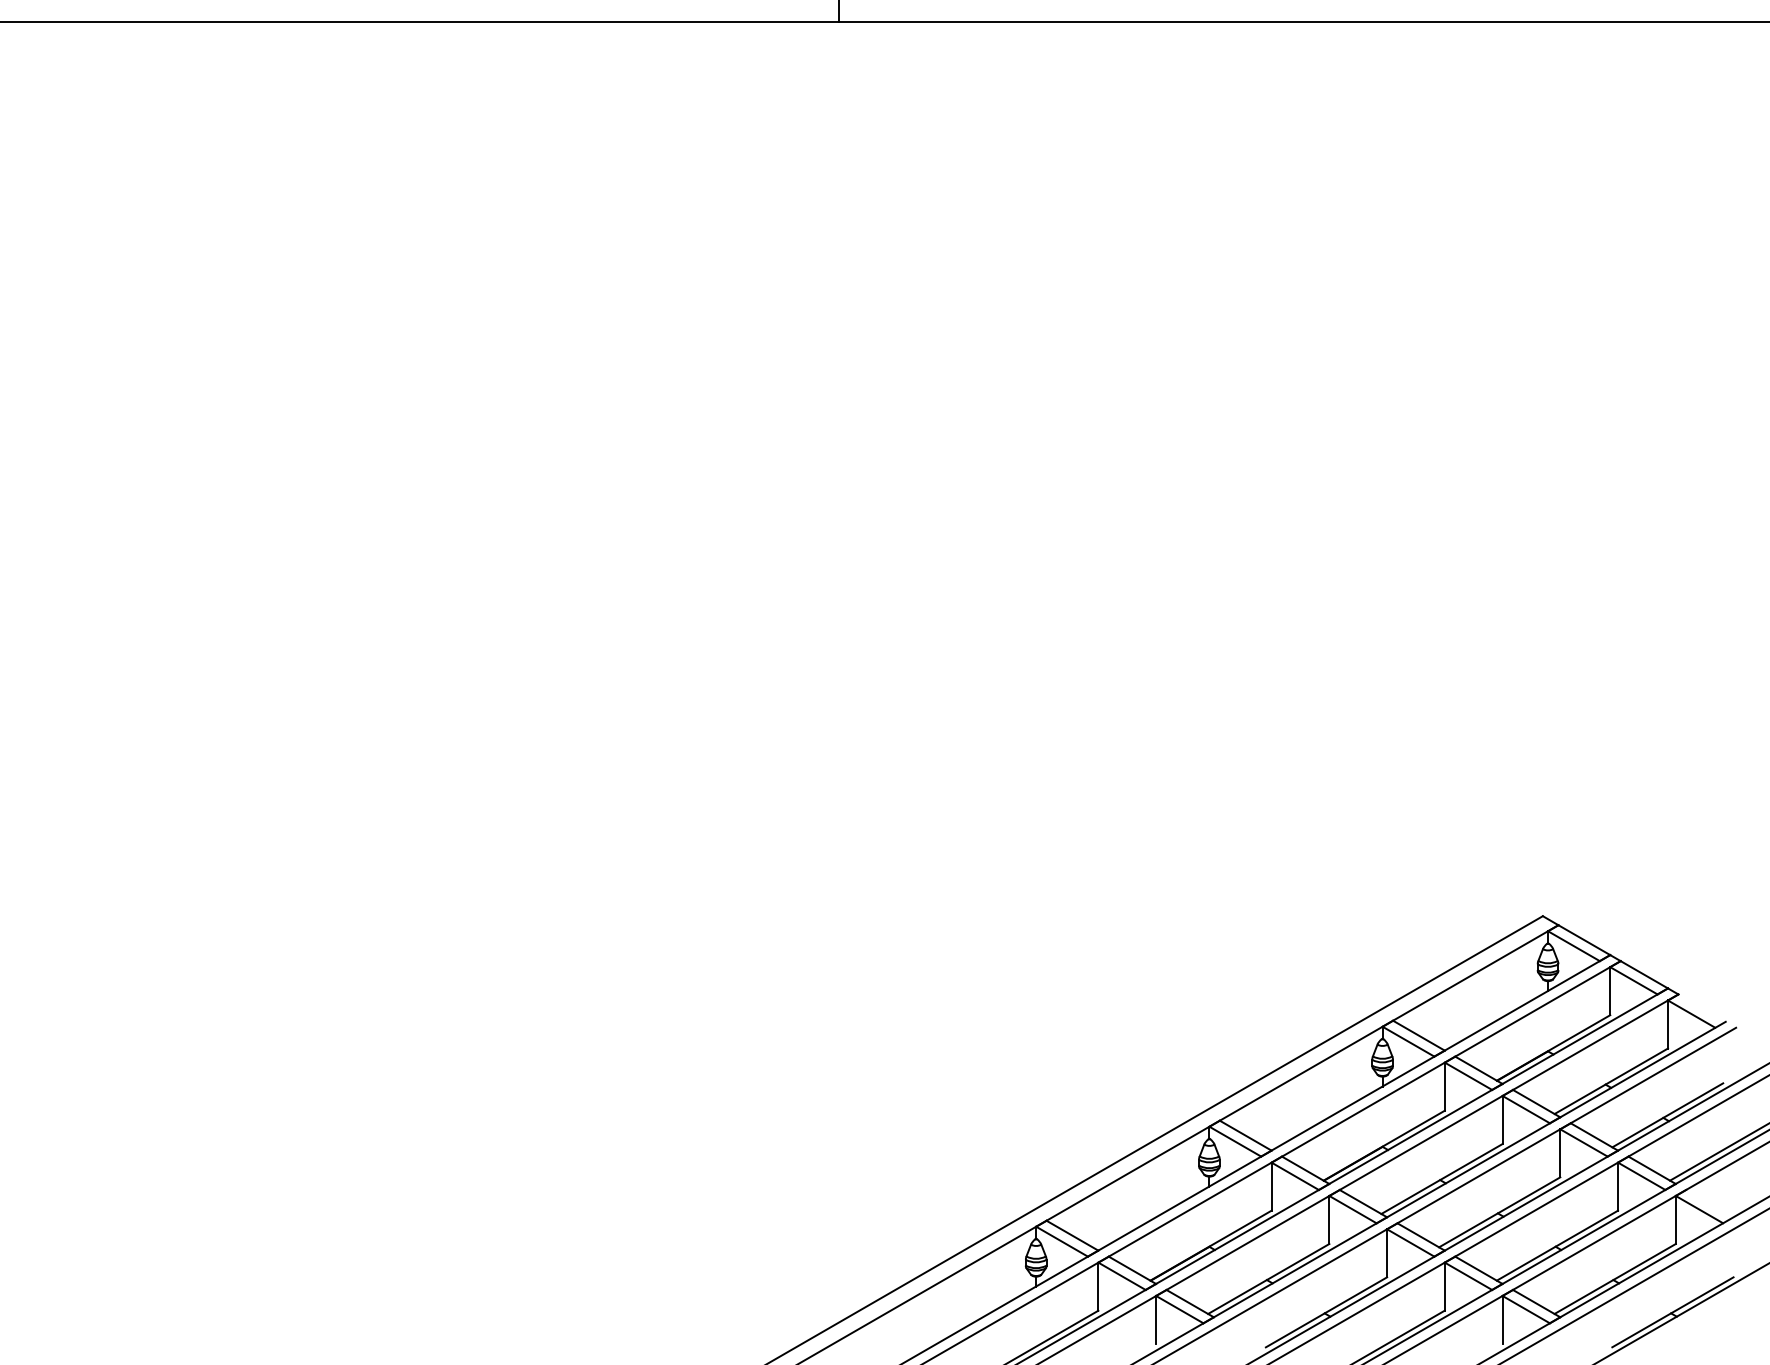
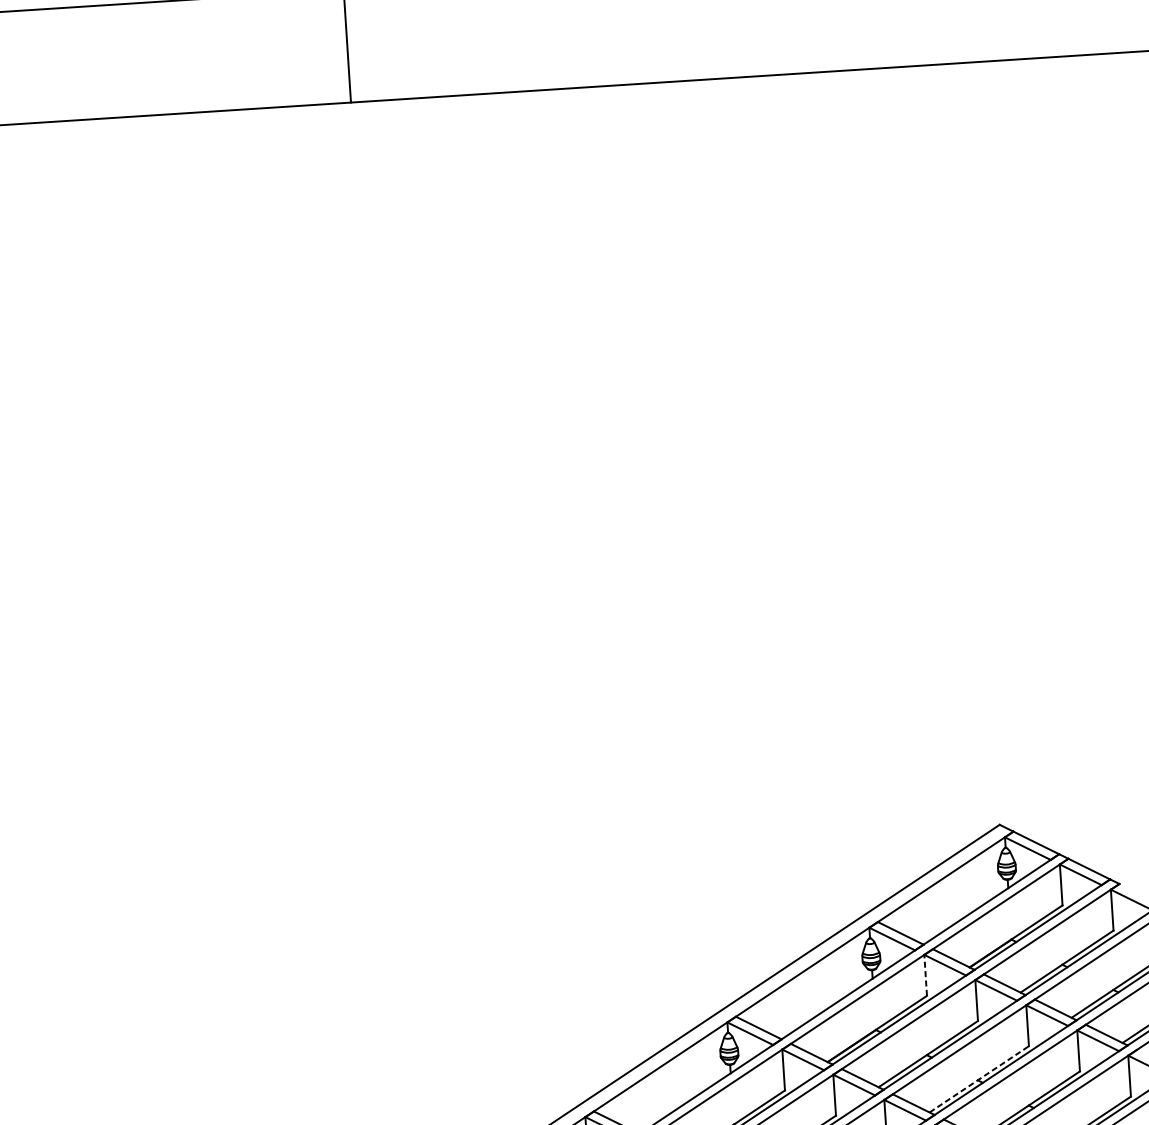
line: (1444, 1086) -> (925, 975), solid -> dashed
line: (1499, 1212) -> (979, 1079), solid -> dashed

